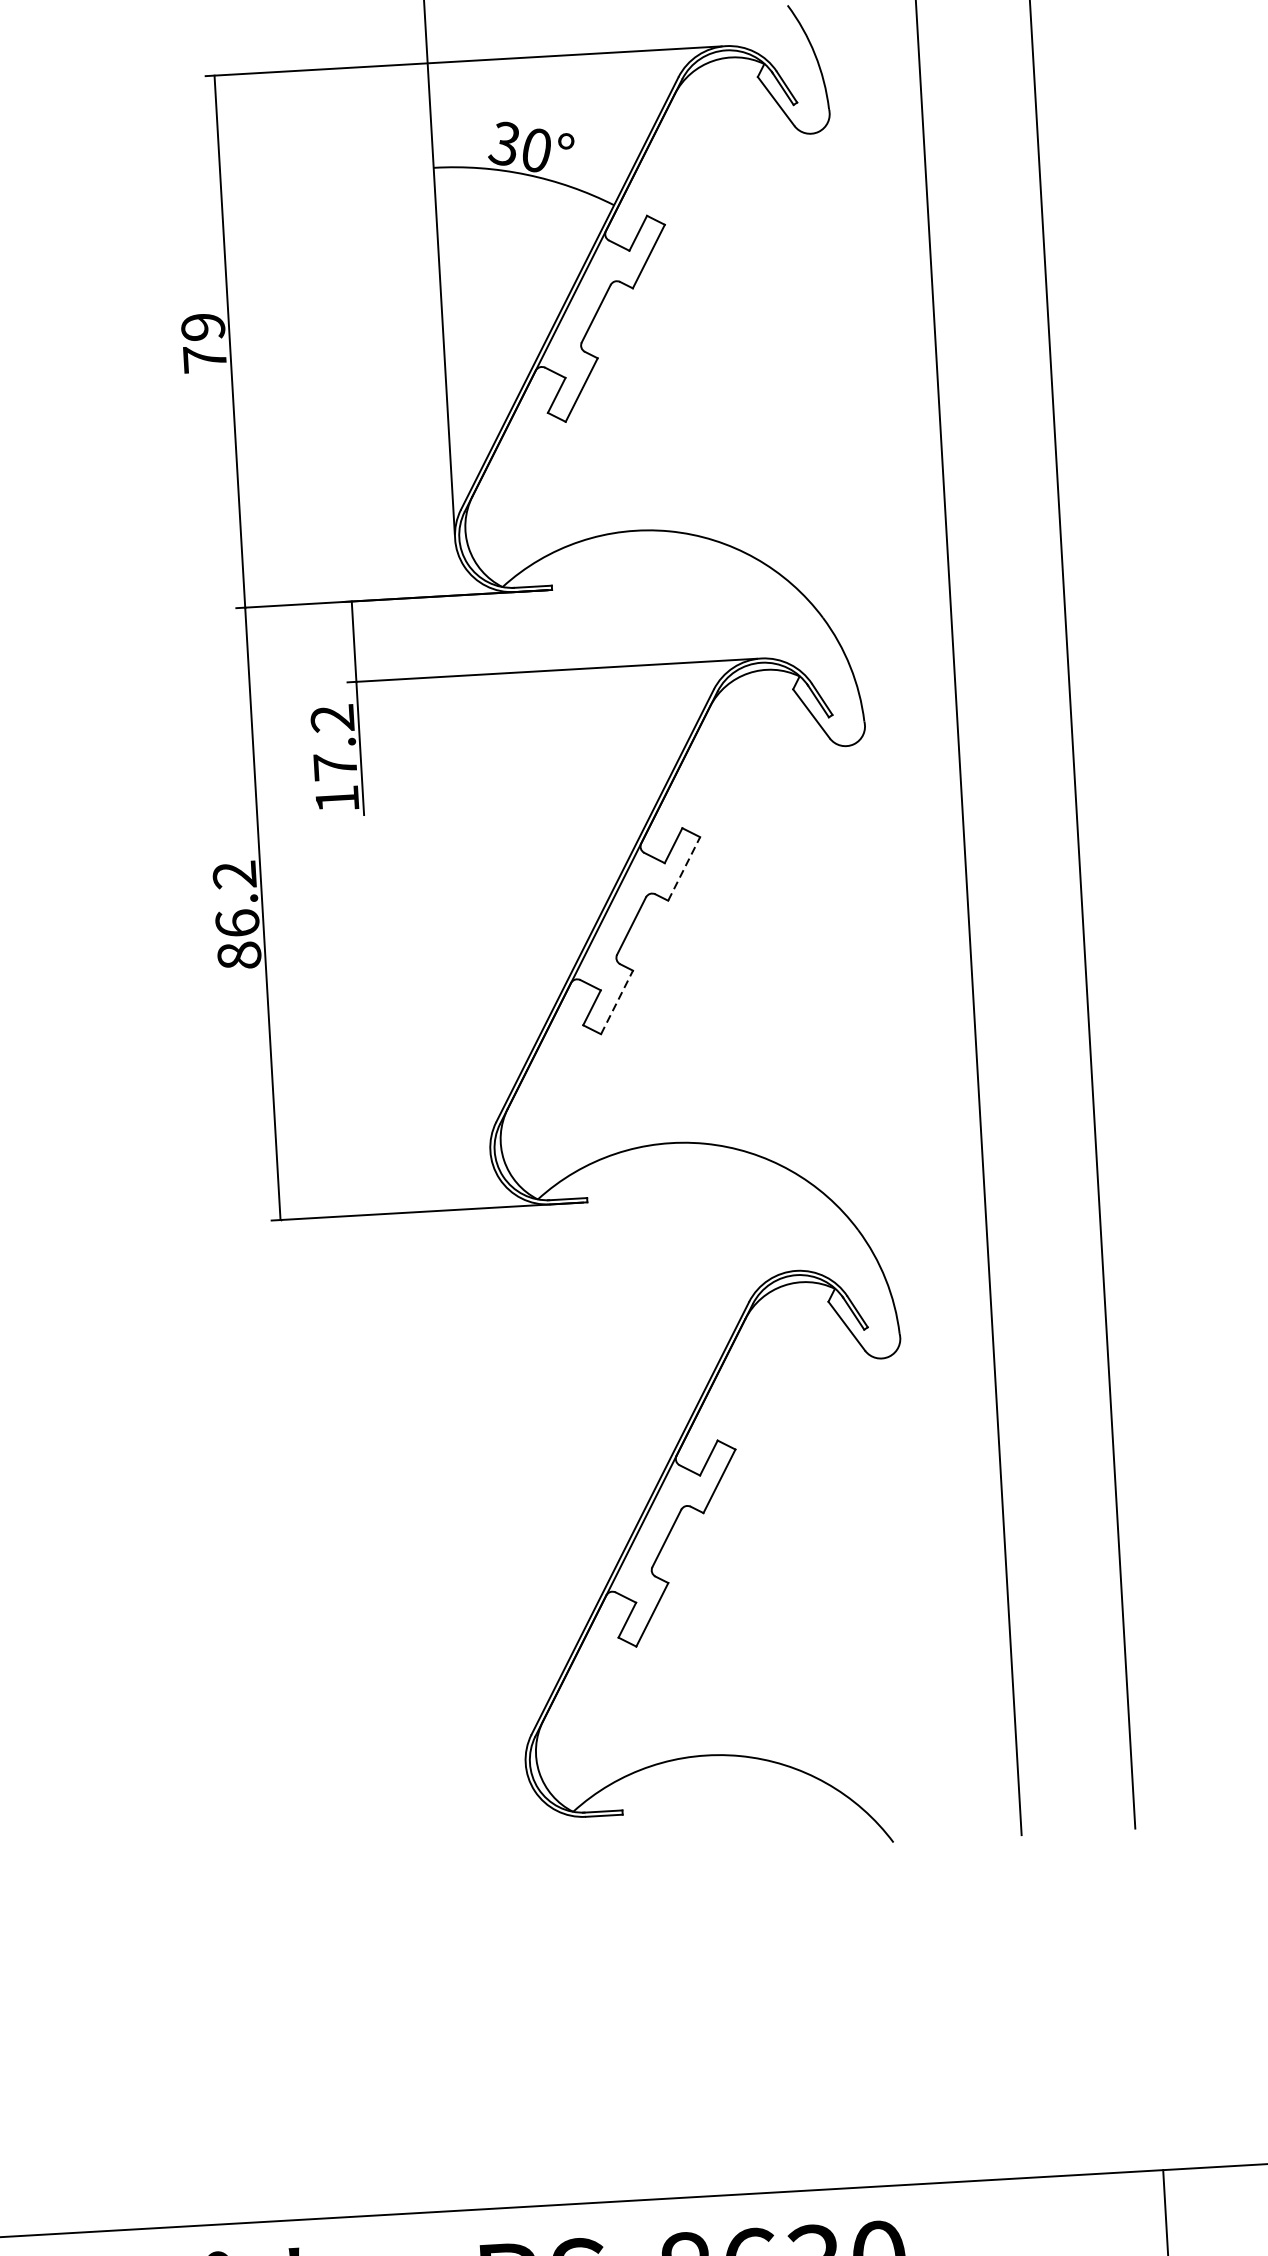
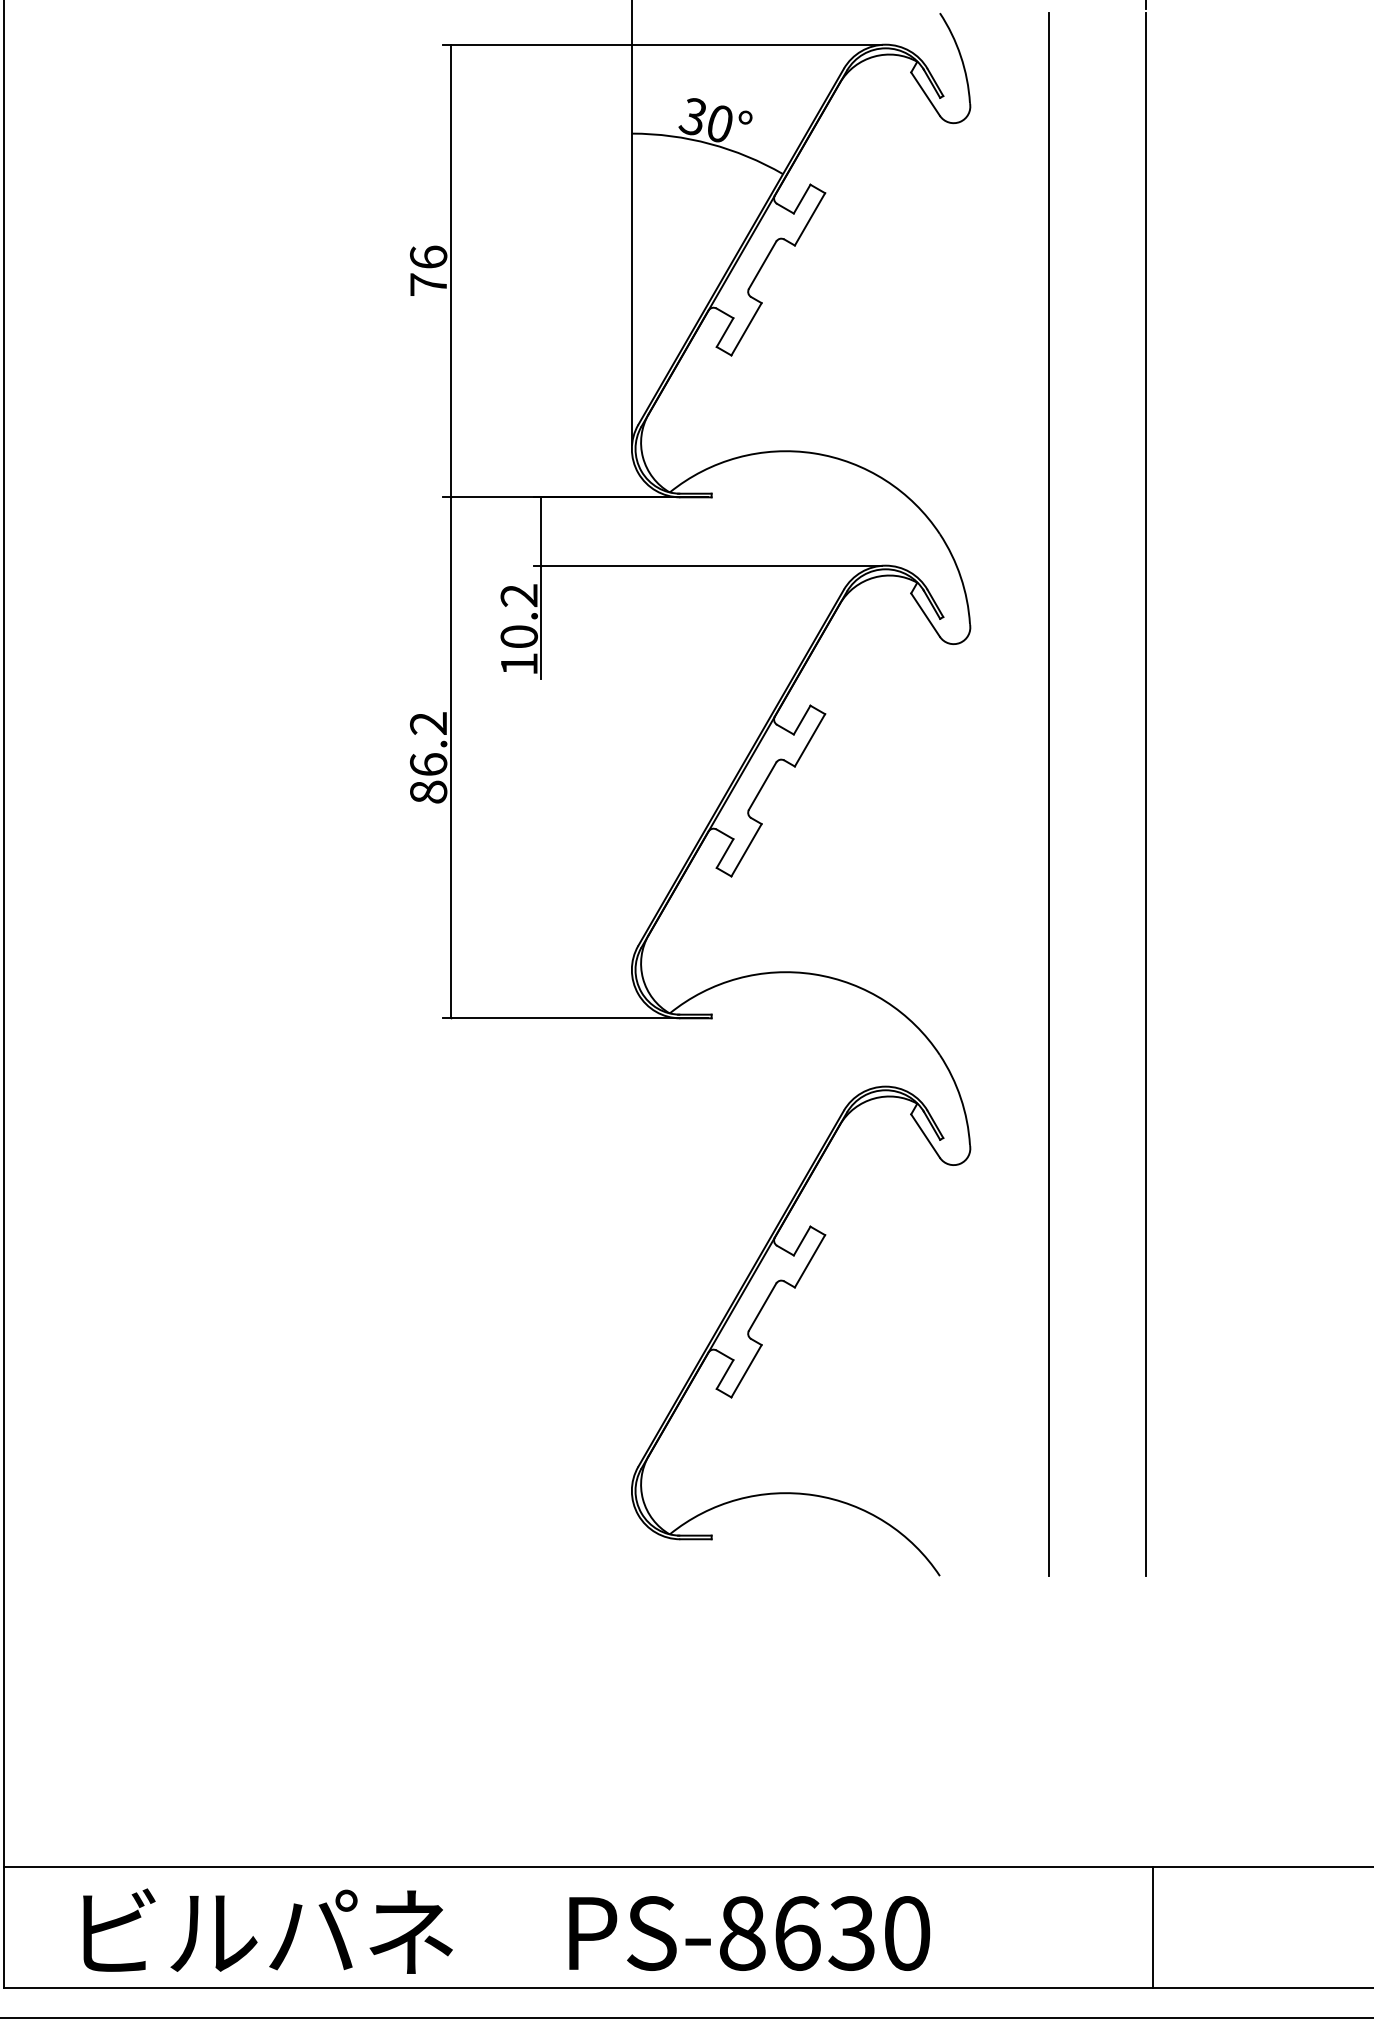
text: (202, 326) -> (428, 256), 79 -> 76
text: (334, 766) -> (518, 636), 17.2 -> 10.2
line: (684, 867) -> (810, 739), dashed -> solid
line: (616, 1001) -> (746, 849), dashed -> solid

